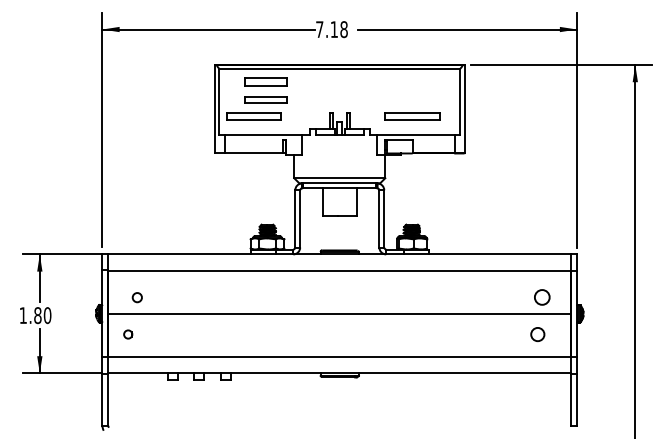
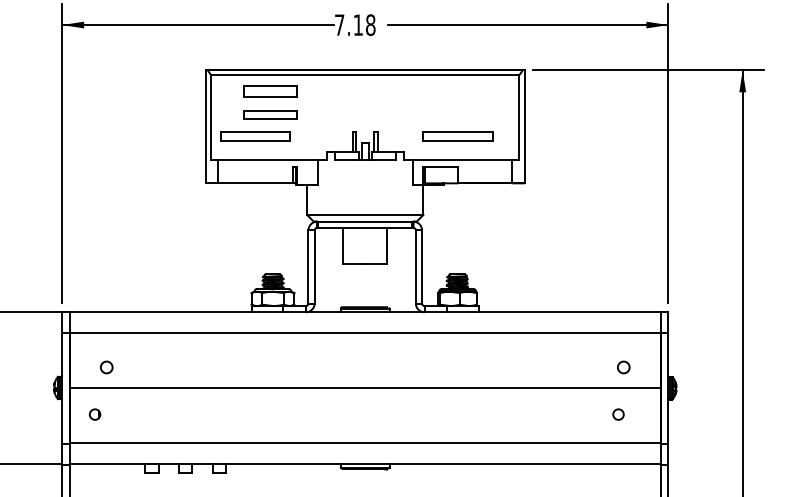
circle: (541, 297) -> (622, 367), size x0.62
circle: (538, 334) -> (619, 414), size x0.62

